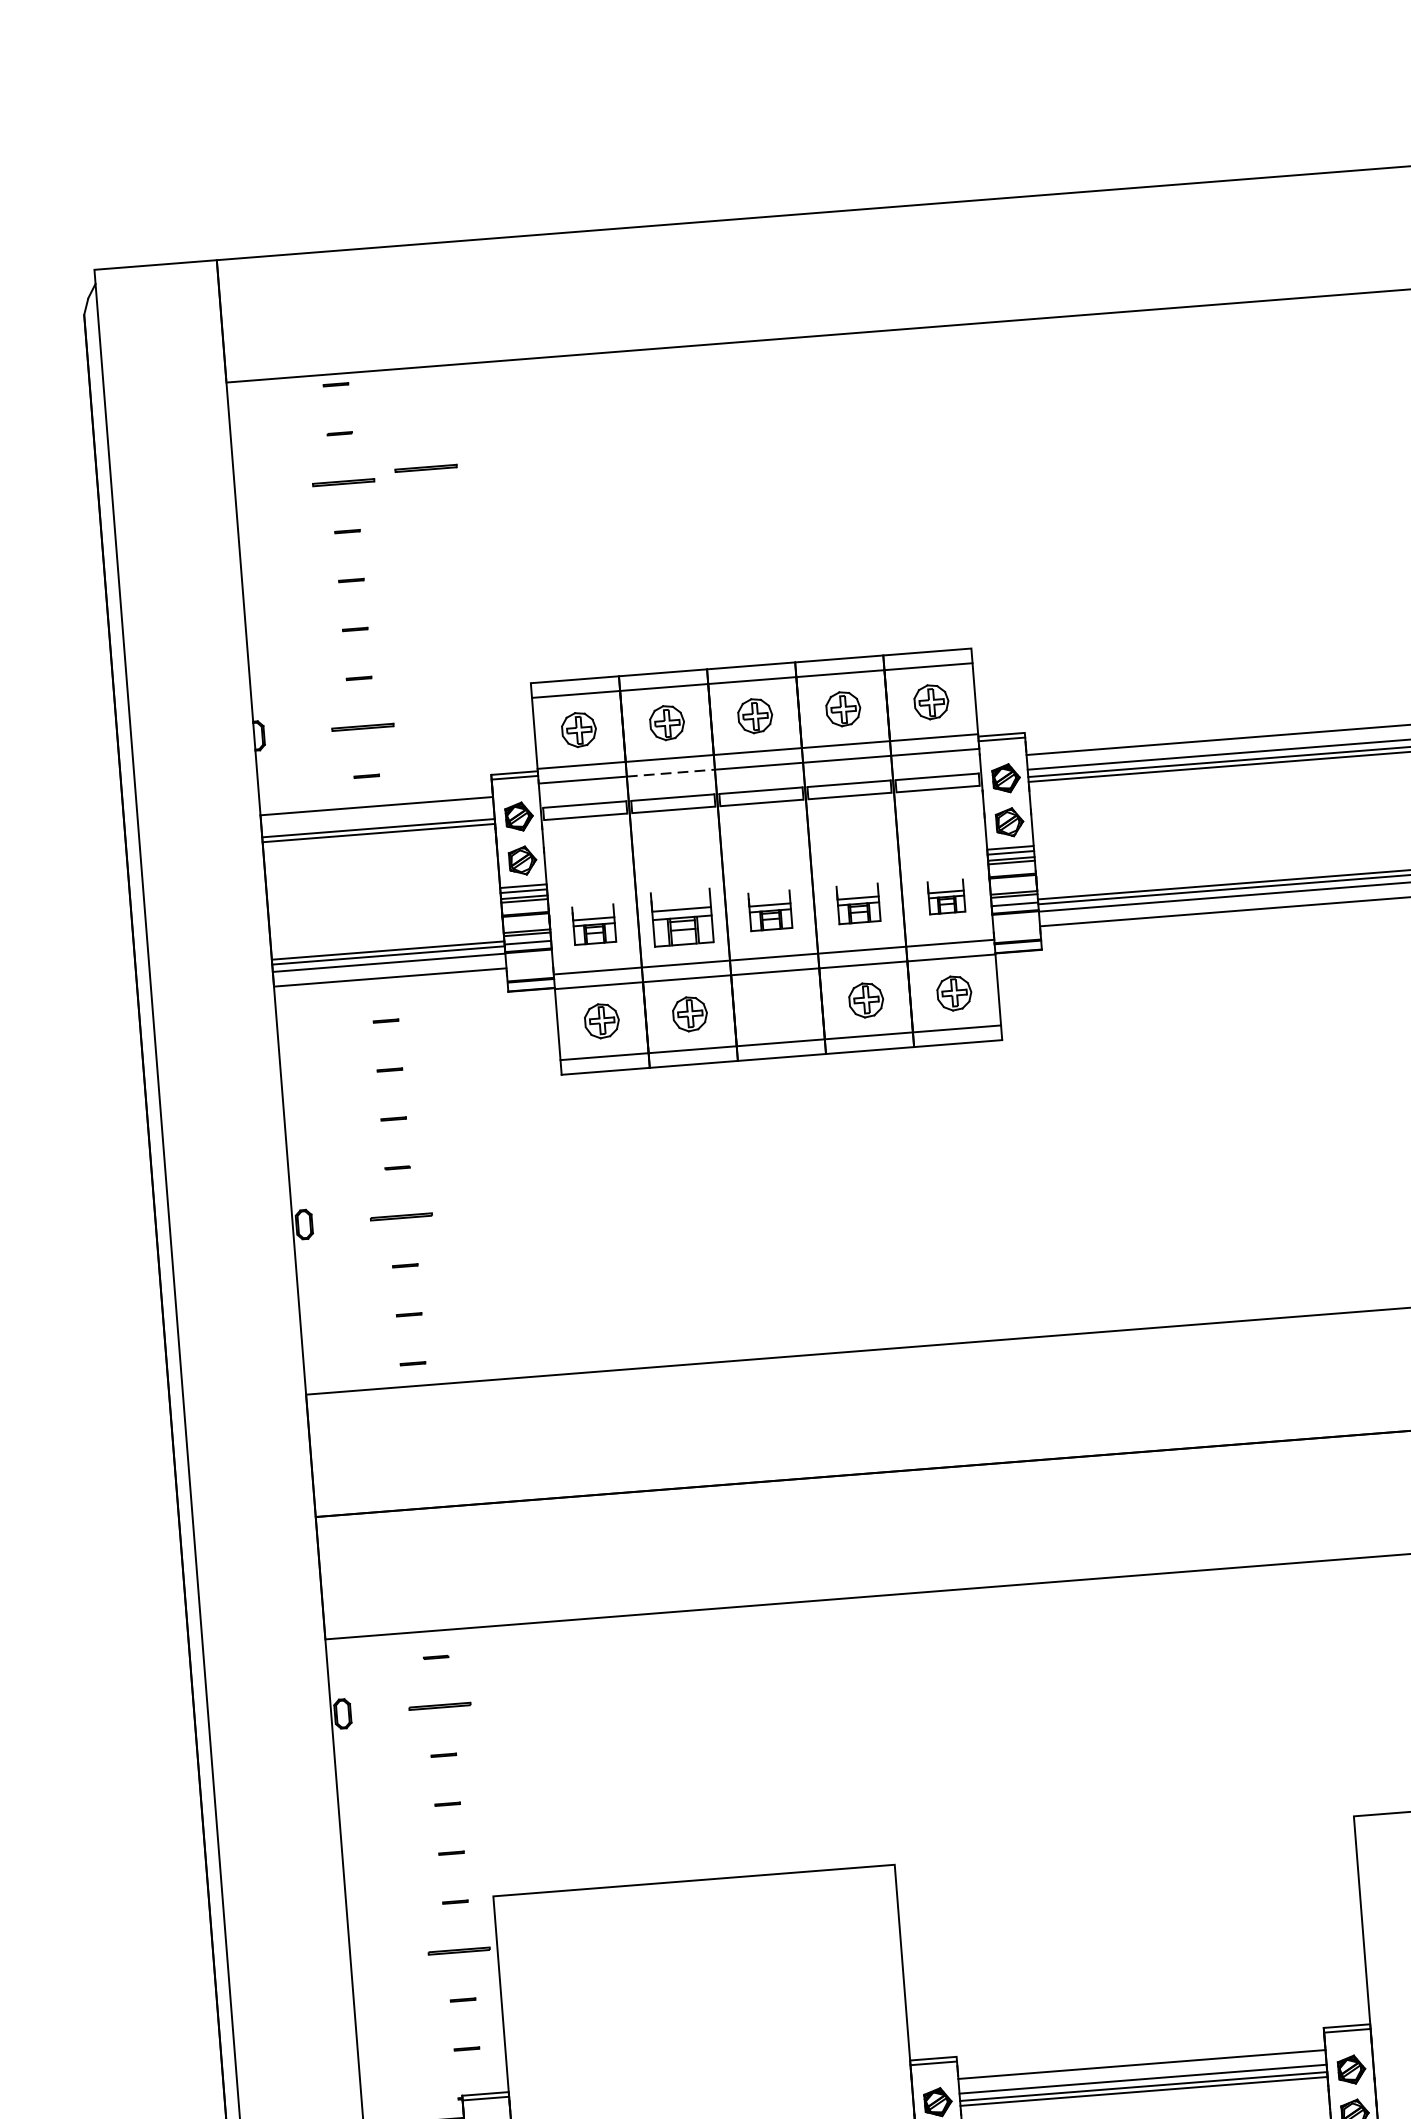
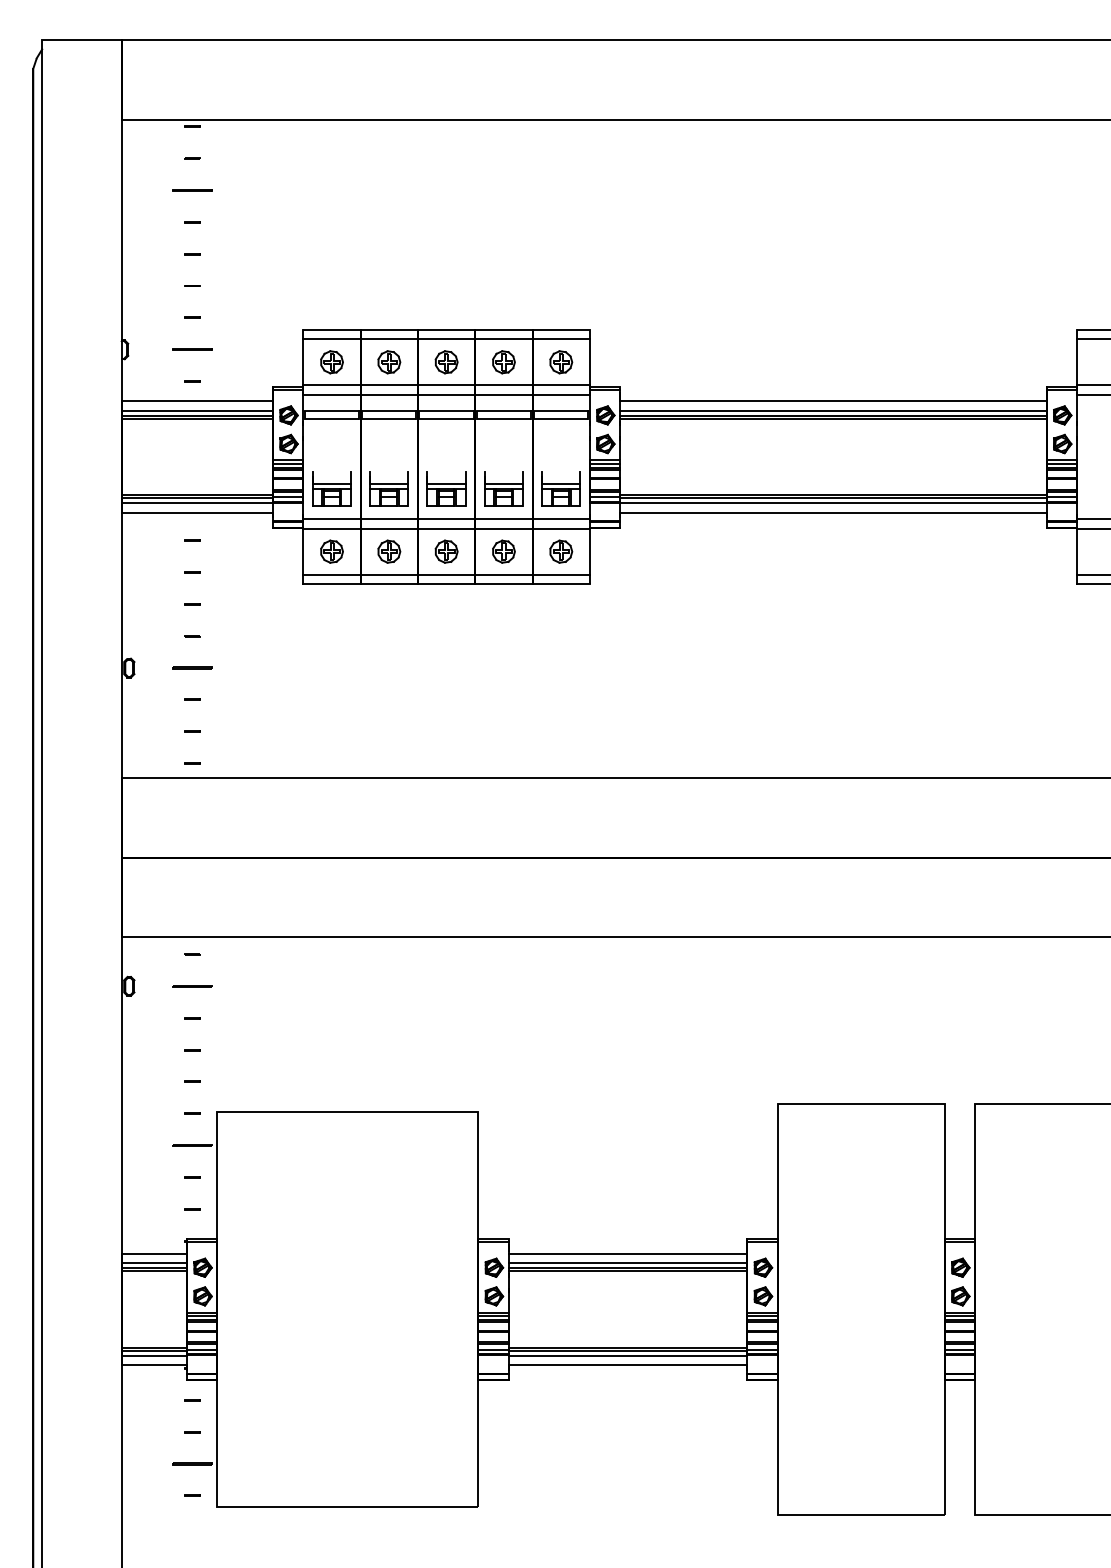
line: (426, 468) -> (246, 185), removed
line: (671, 772) -> (389, 394), dashed -> solid
line: (378, 820) -> (197, 410), added
part: (945, 896) -> (560, 488), size x1.67
part: (857, 903) -> (503, 488), size x1.43
part: (770, 910) -> (446, 488), size x1.43
part: (593, 924) -> (331, 488), size x1.43
part: (777, 1006) -> (446, 551), added

